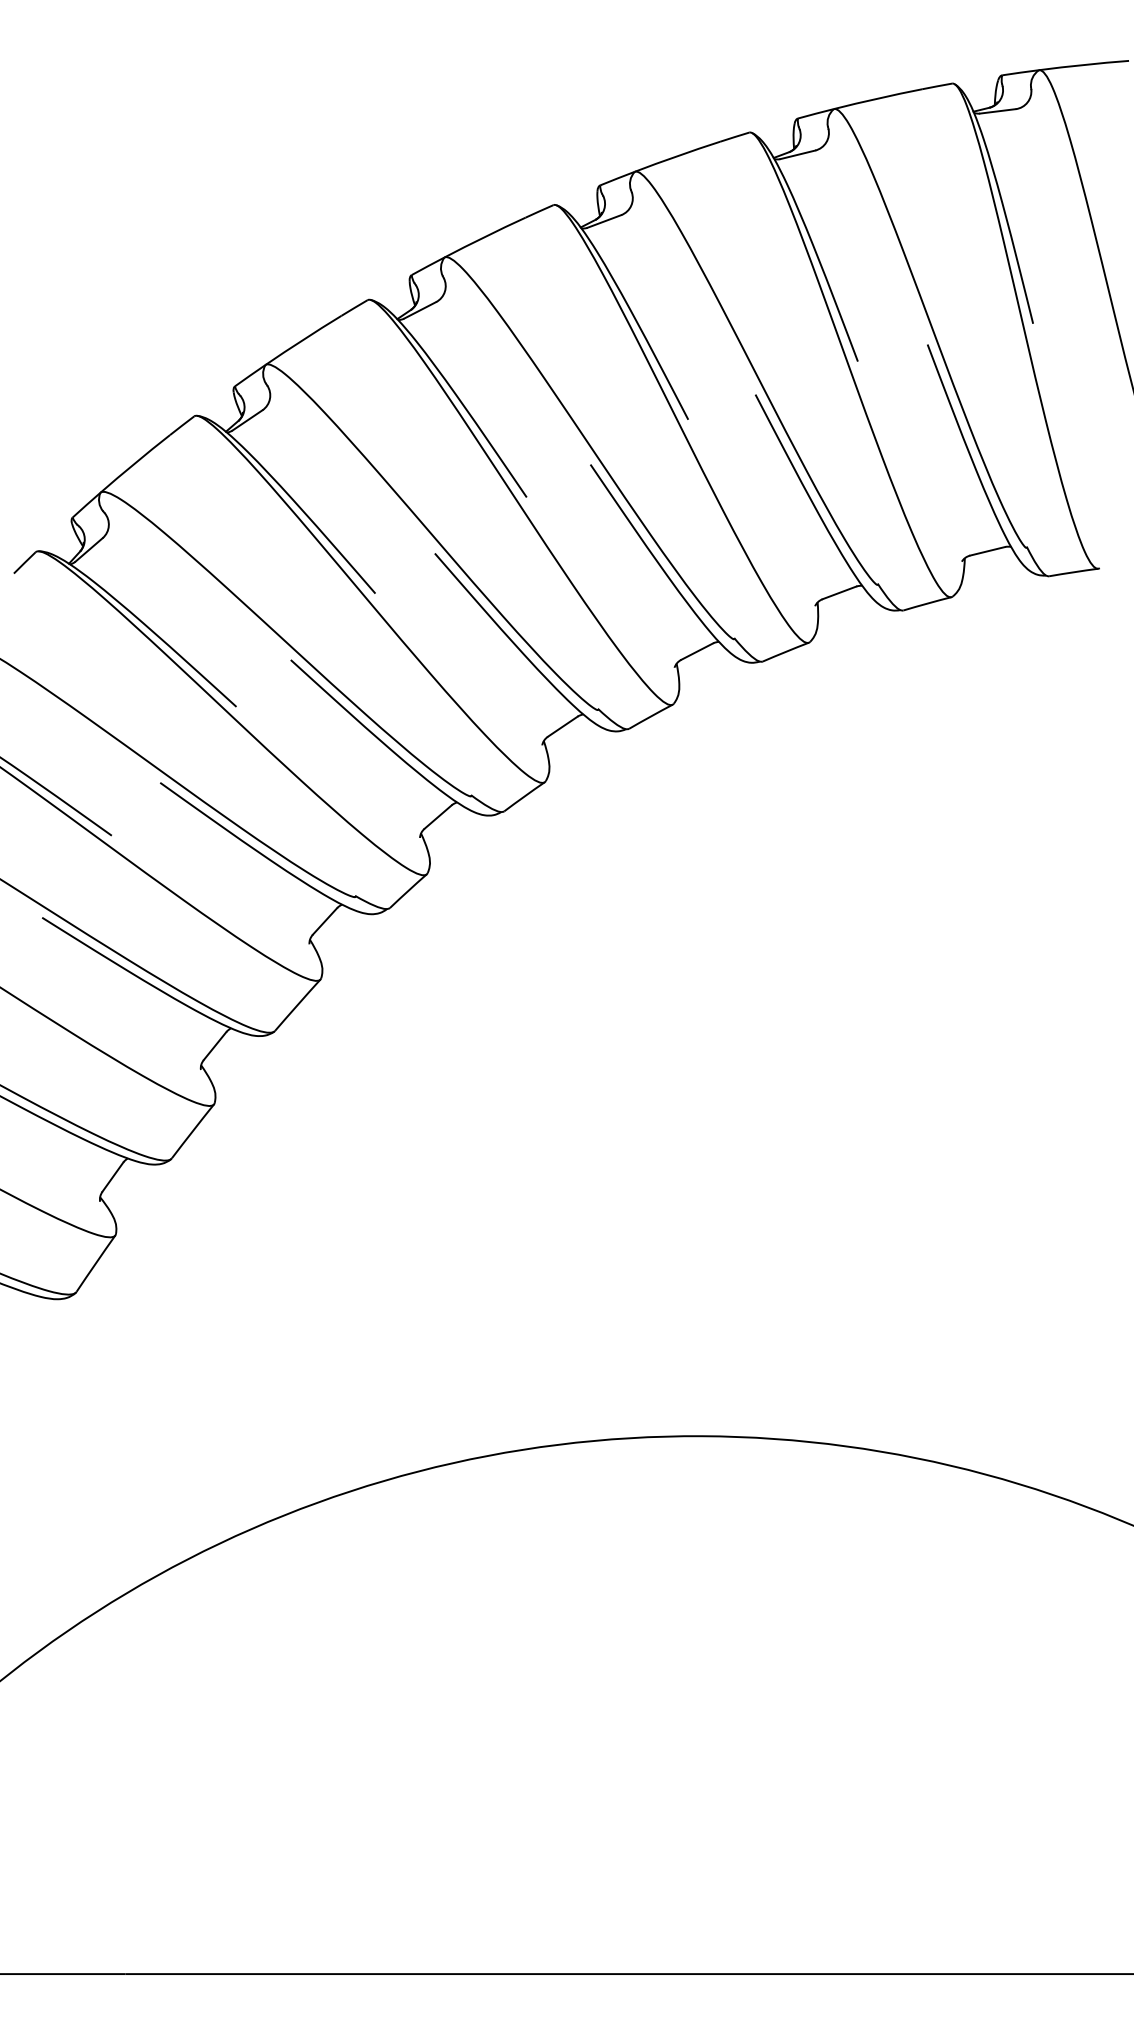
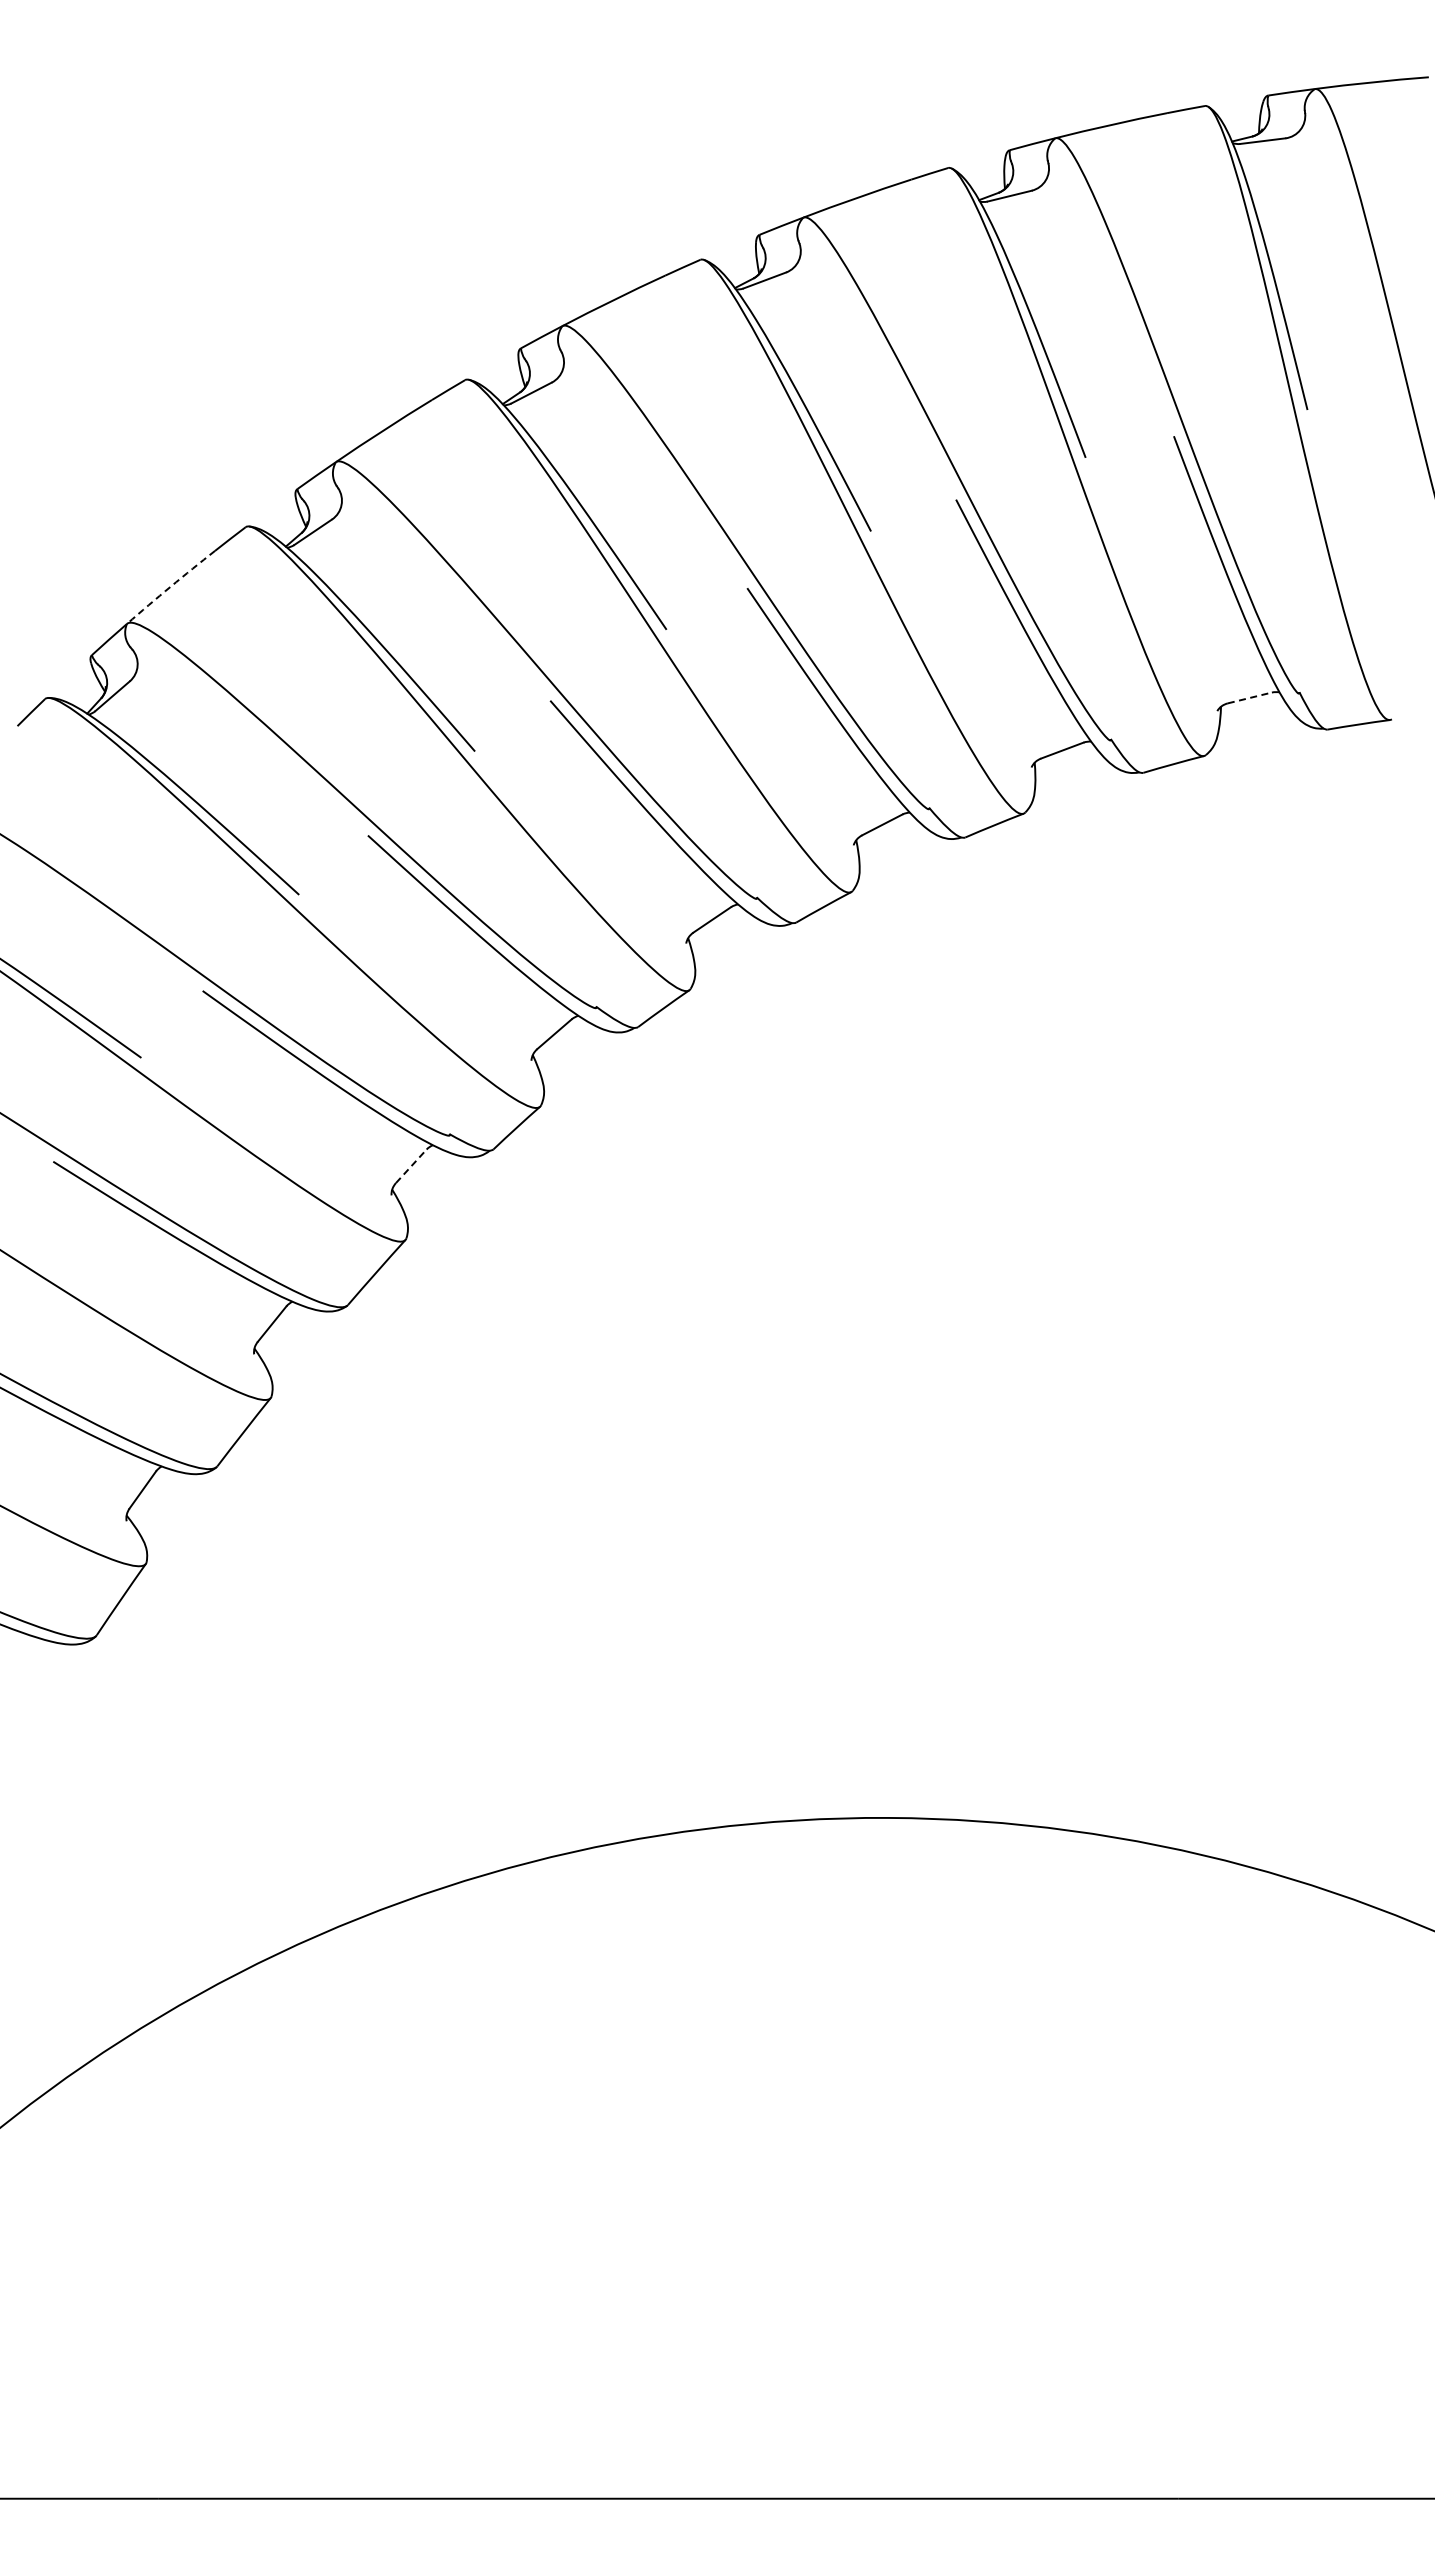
arc: (134, 463) -> (170, 586), solid -> dashed
line: (987, 550) -> (1249, 697), solid -> dashed
line: (325, 921) -> (411, 1166), solid -> dashed

